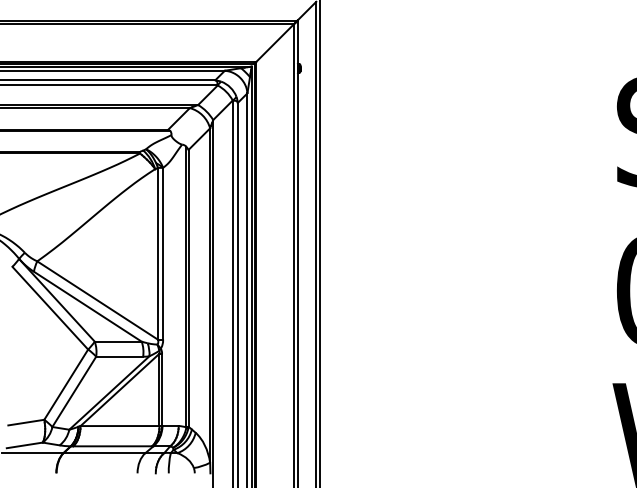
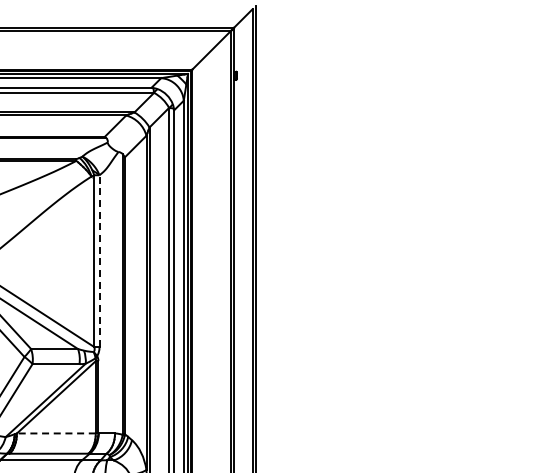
line: (163, 253) -> (99, 260), solid -> dashed
line: (119, 426) -> (55, 433), solid -> dashed

